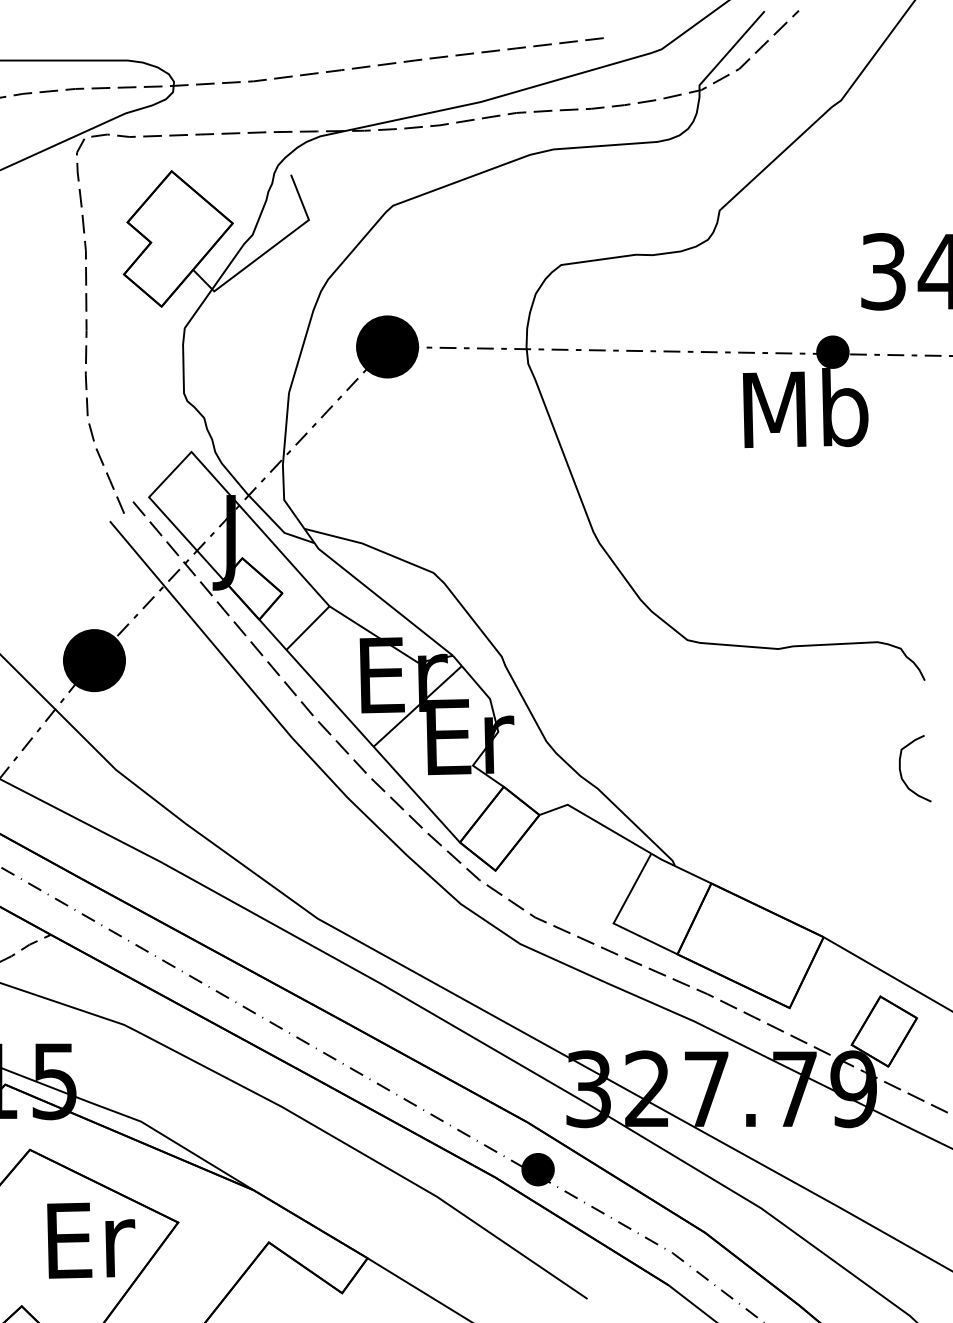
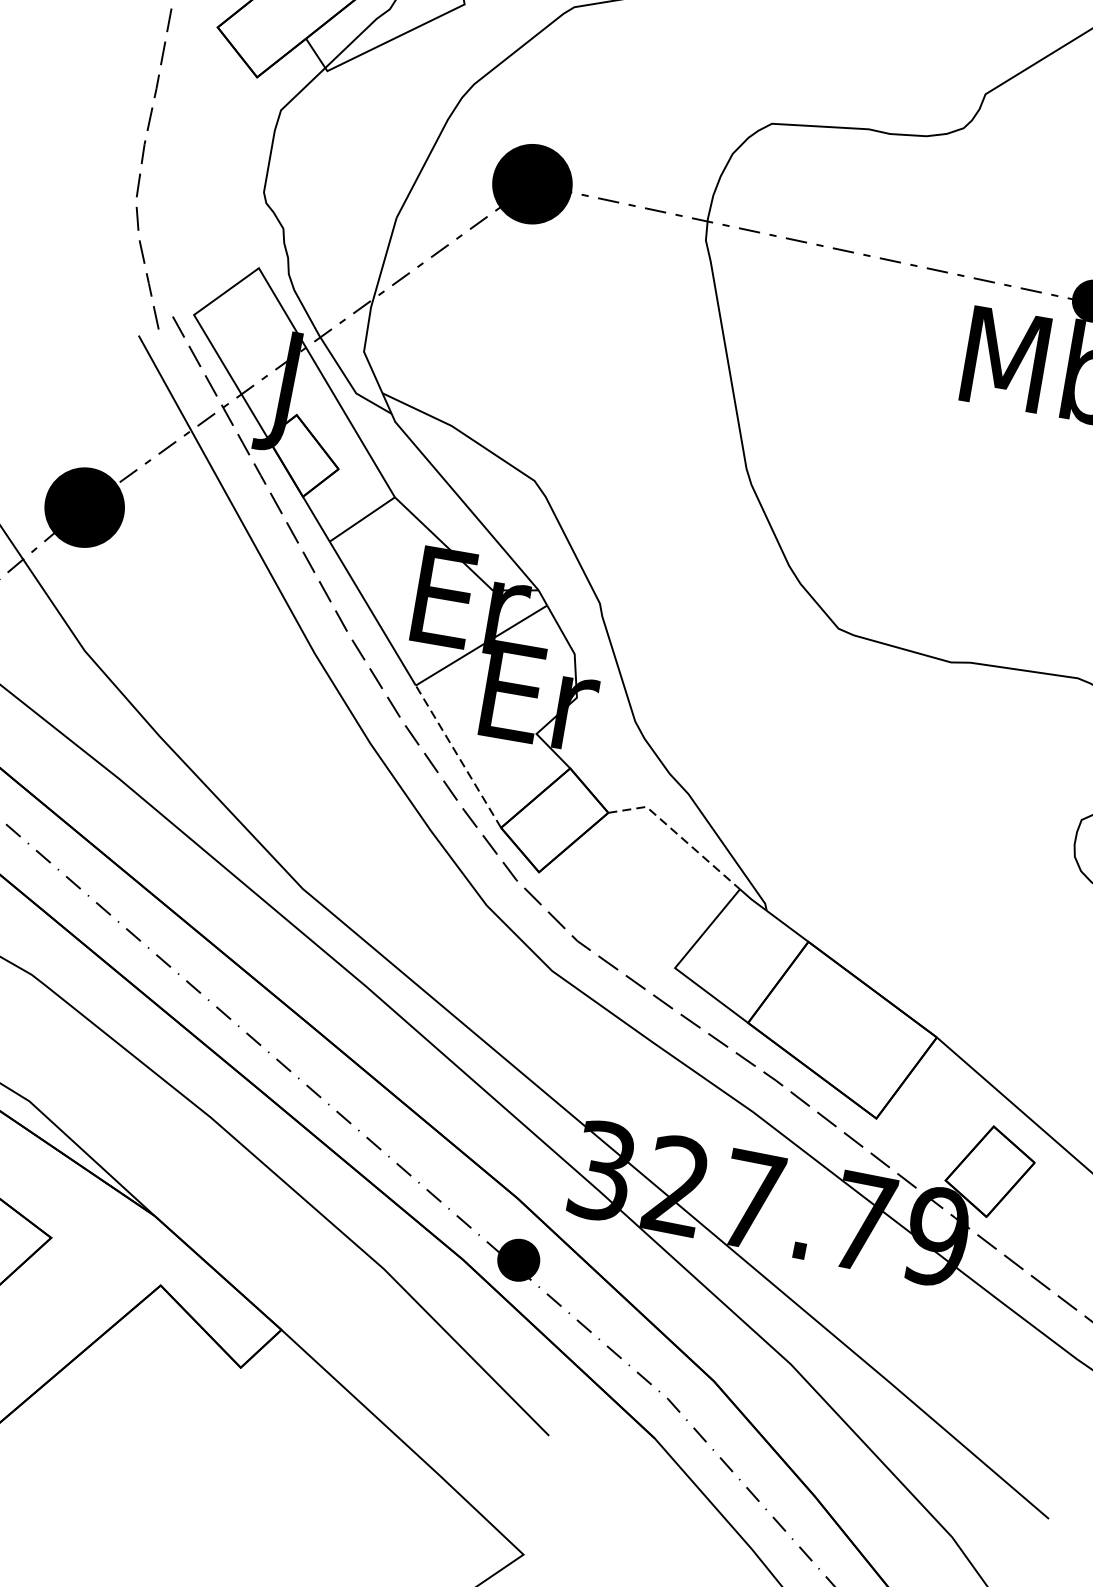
line: (416, 794) -> (458, 756), solid -> dashed
line: (596, 821) -> (678, 835), solid -> dashed

